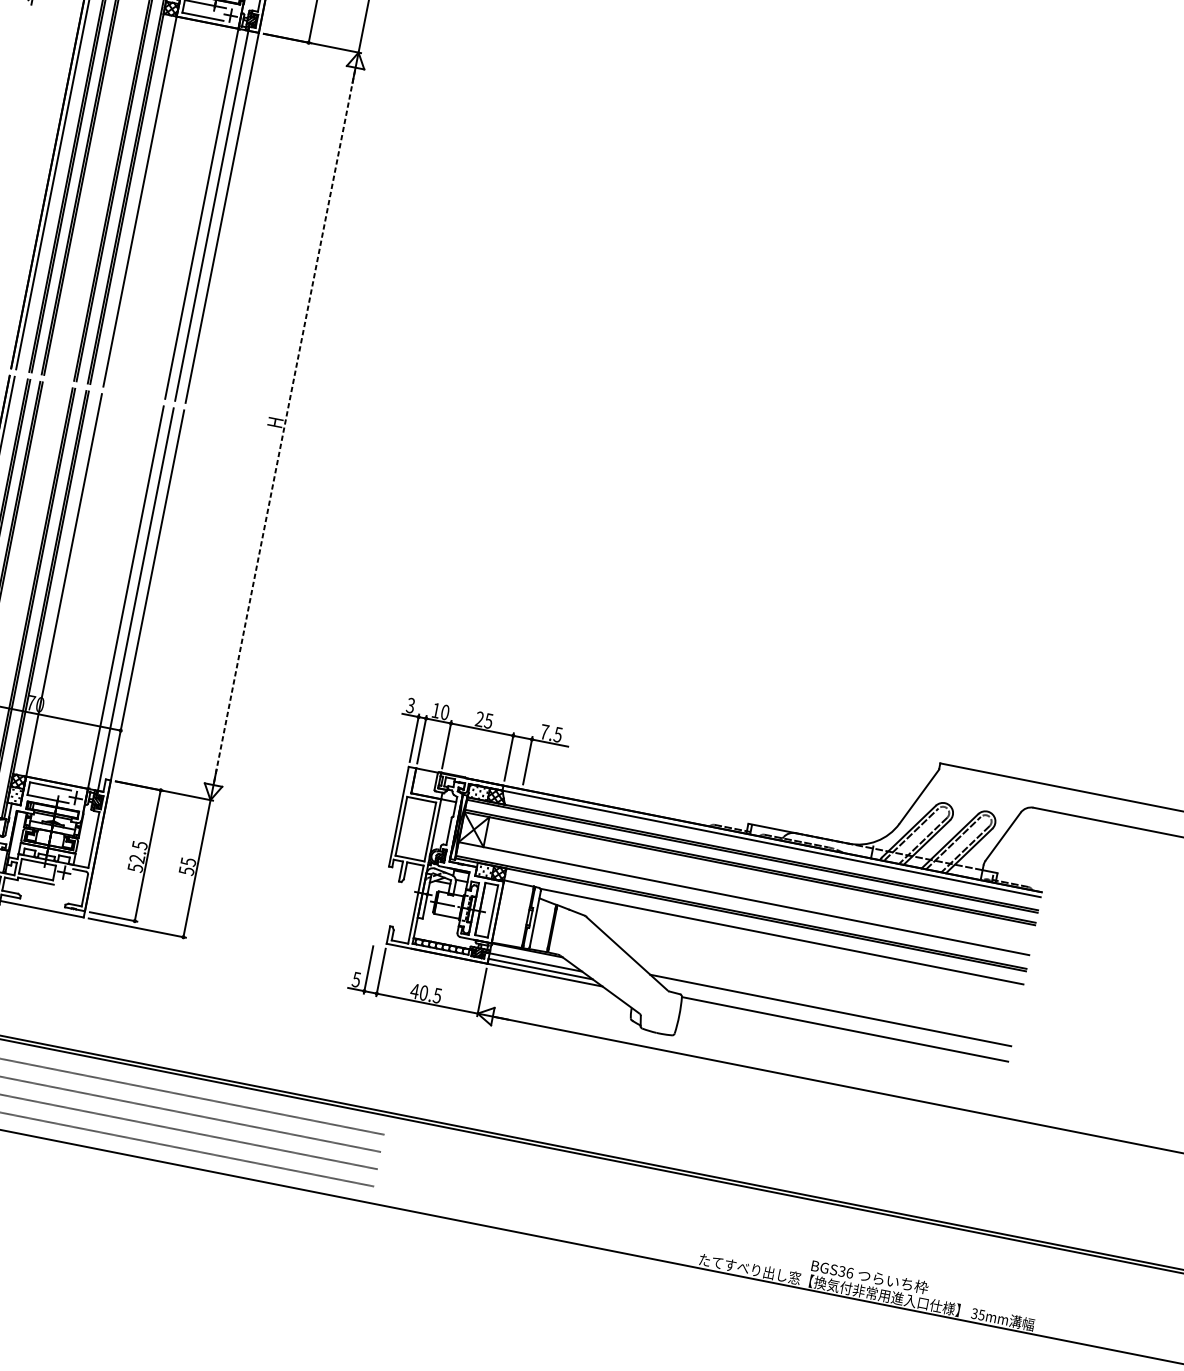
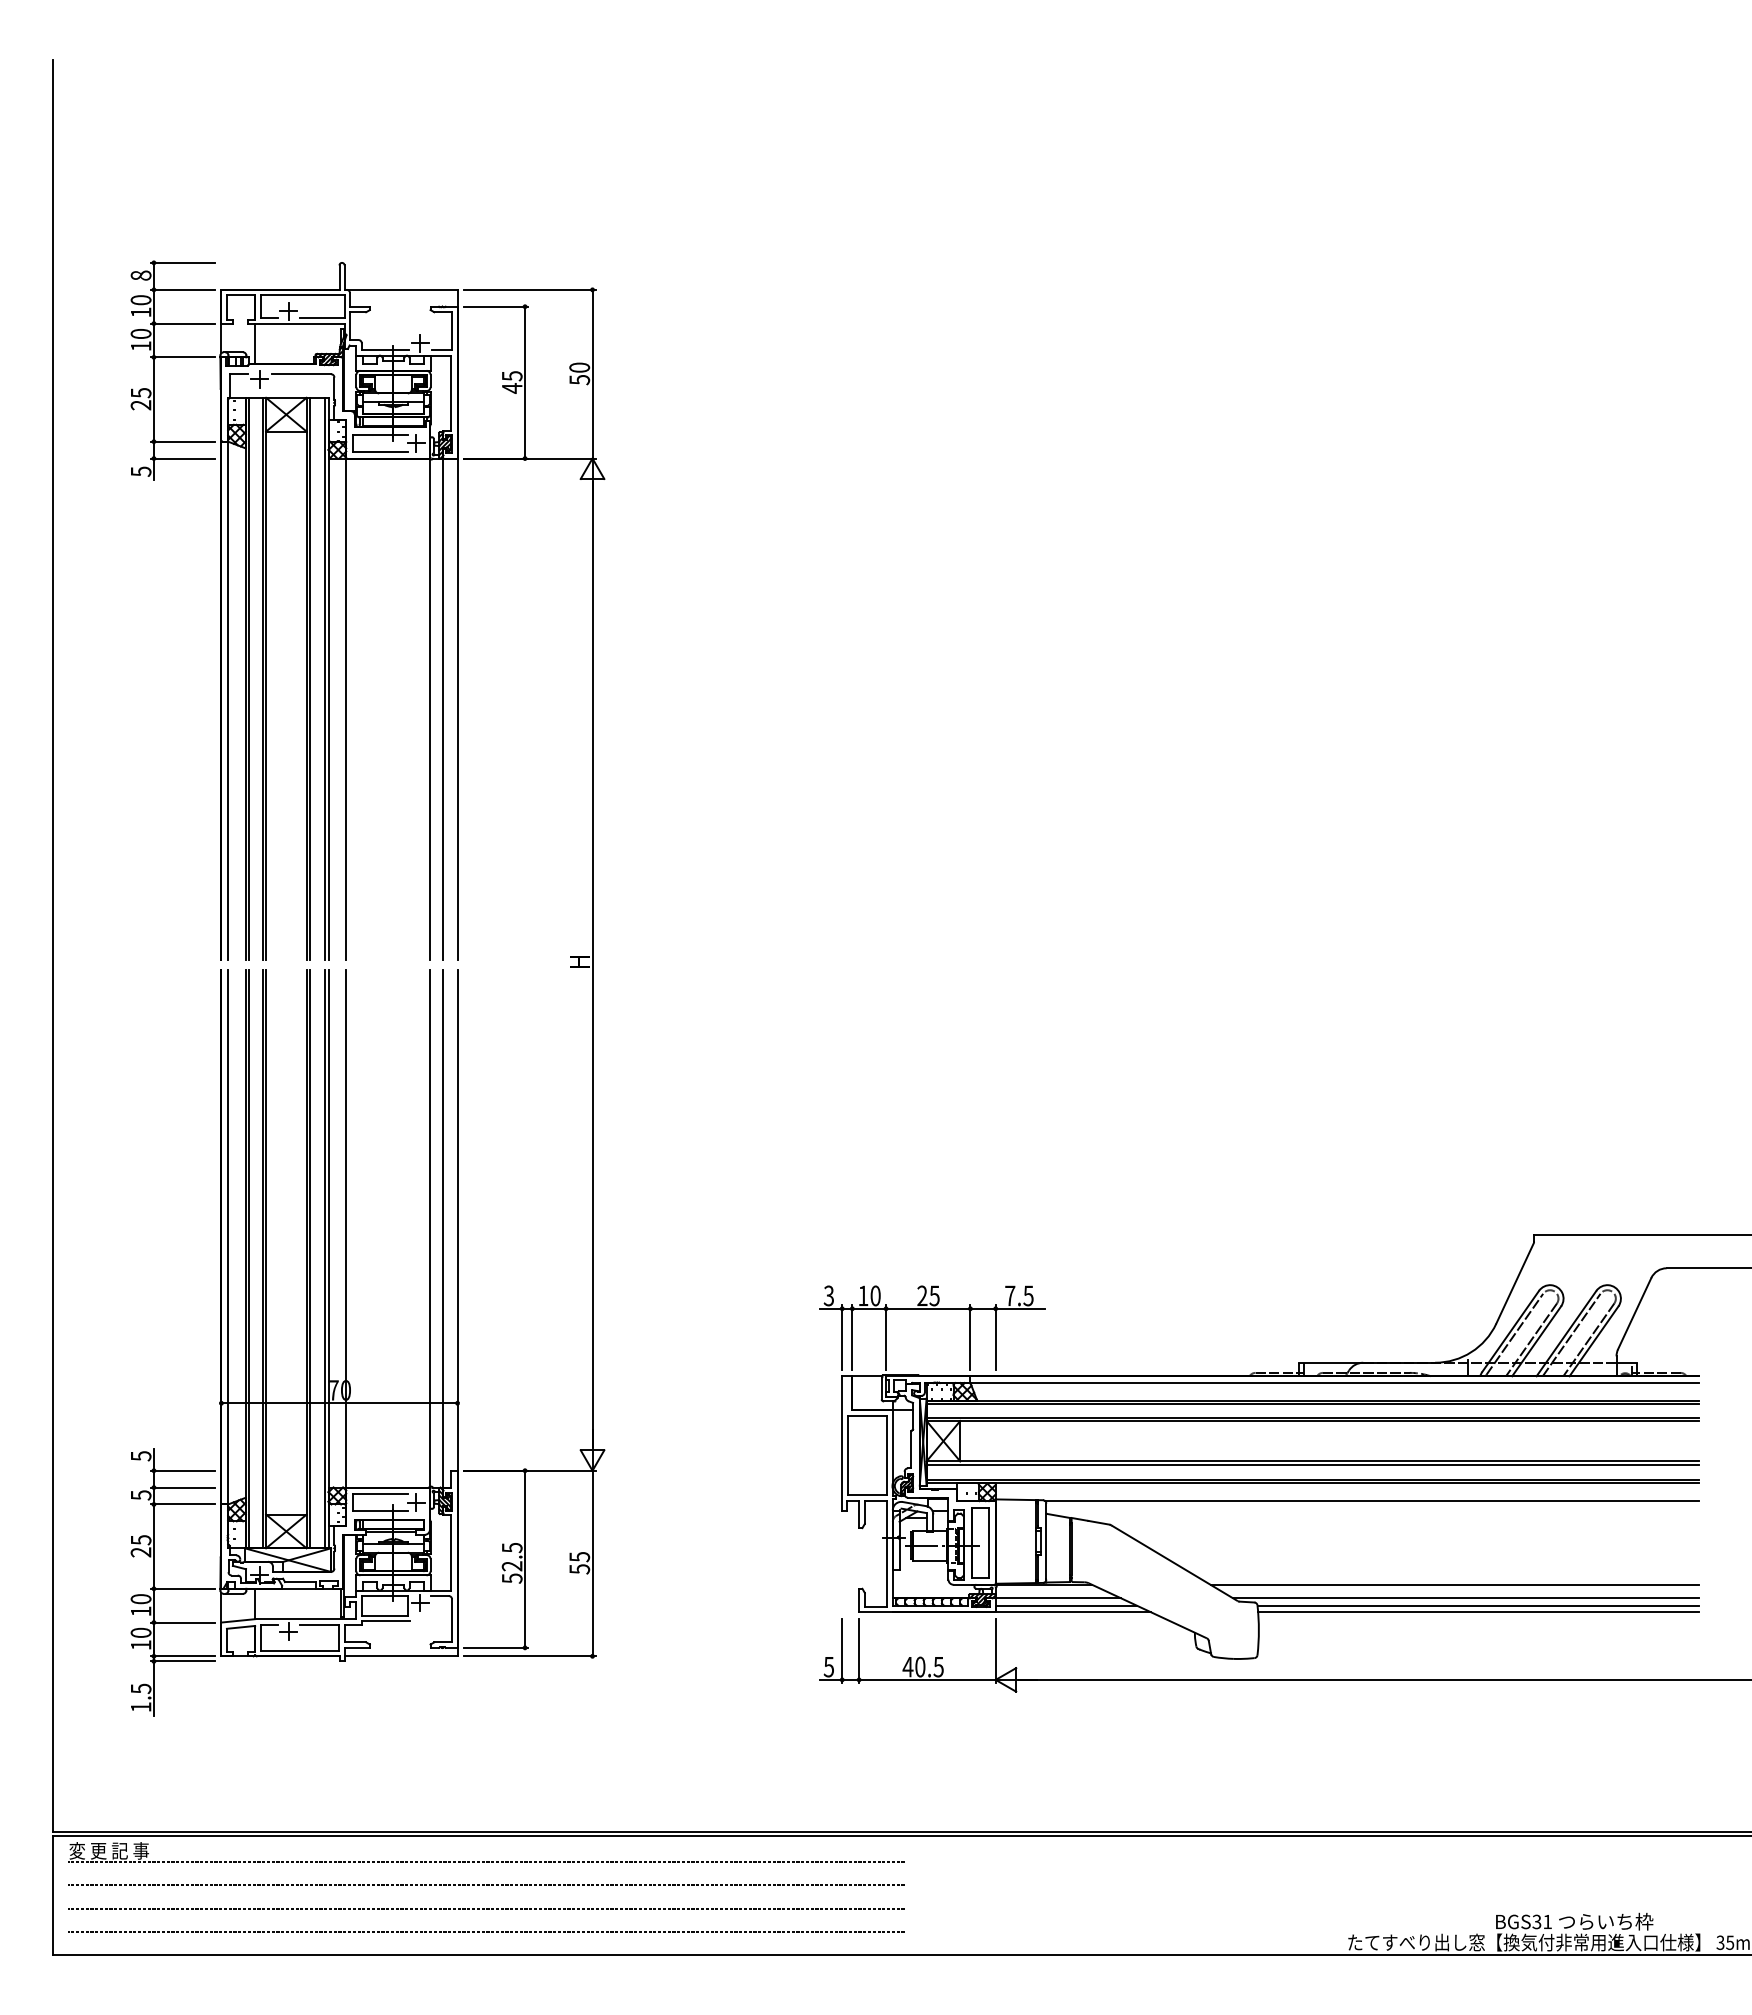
line: (284, 427) -> (592, 965), dashed -> solid
line: (743, 900) -> (1312, 1464), added
line: (837, 1022) -> (1466, 1598), added
line: (844, 1034) -> (1478, 1612), added
text: (849, 1272) -> (1547, 1921), BGS36 -> BGS31

